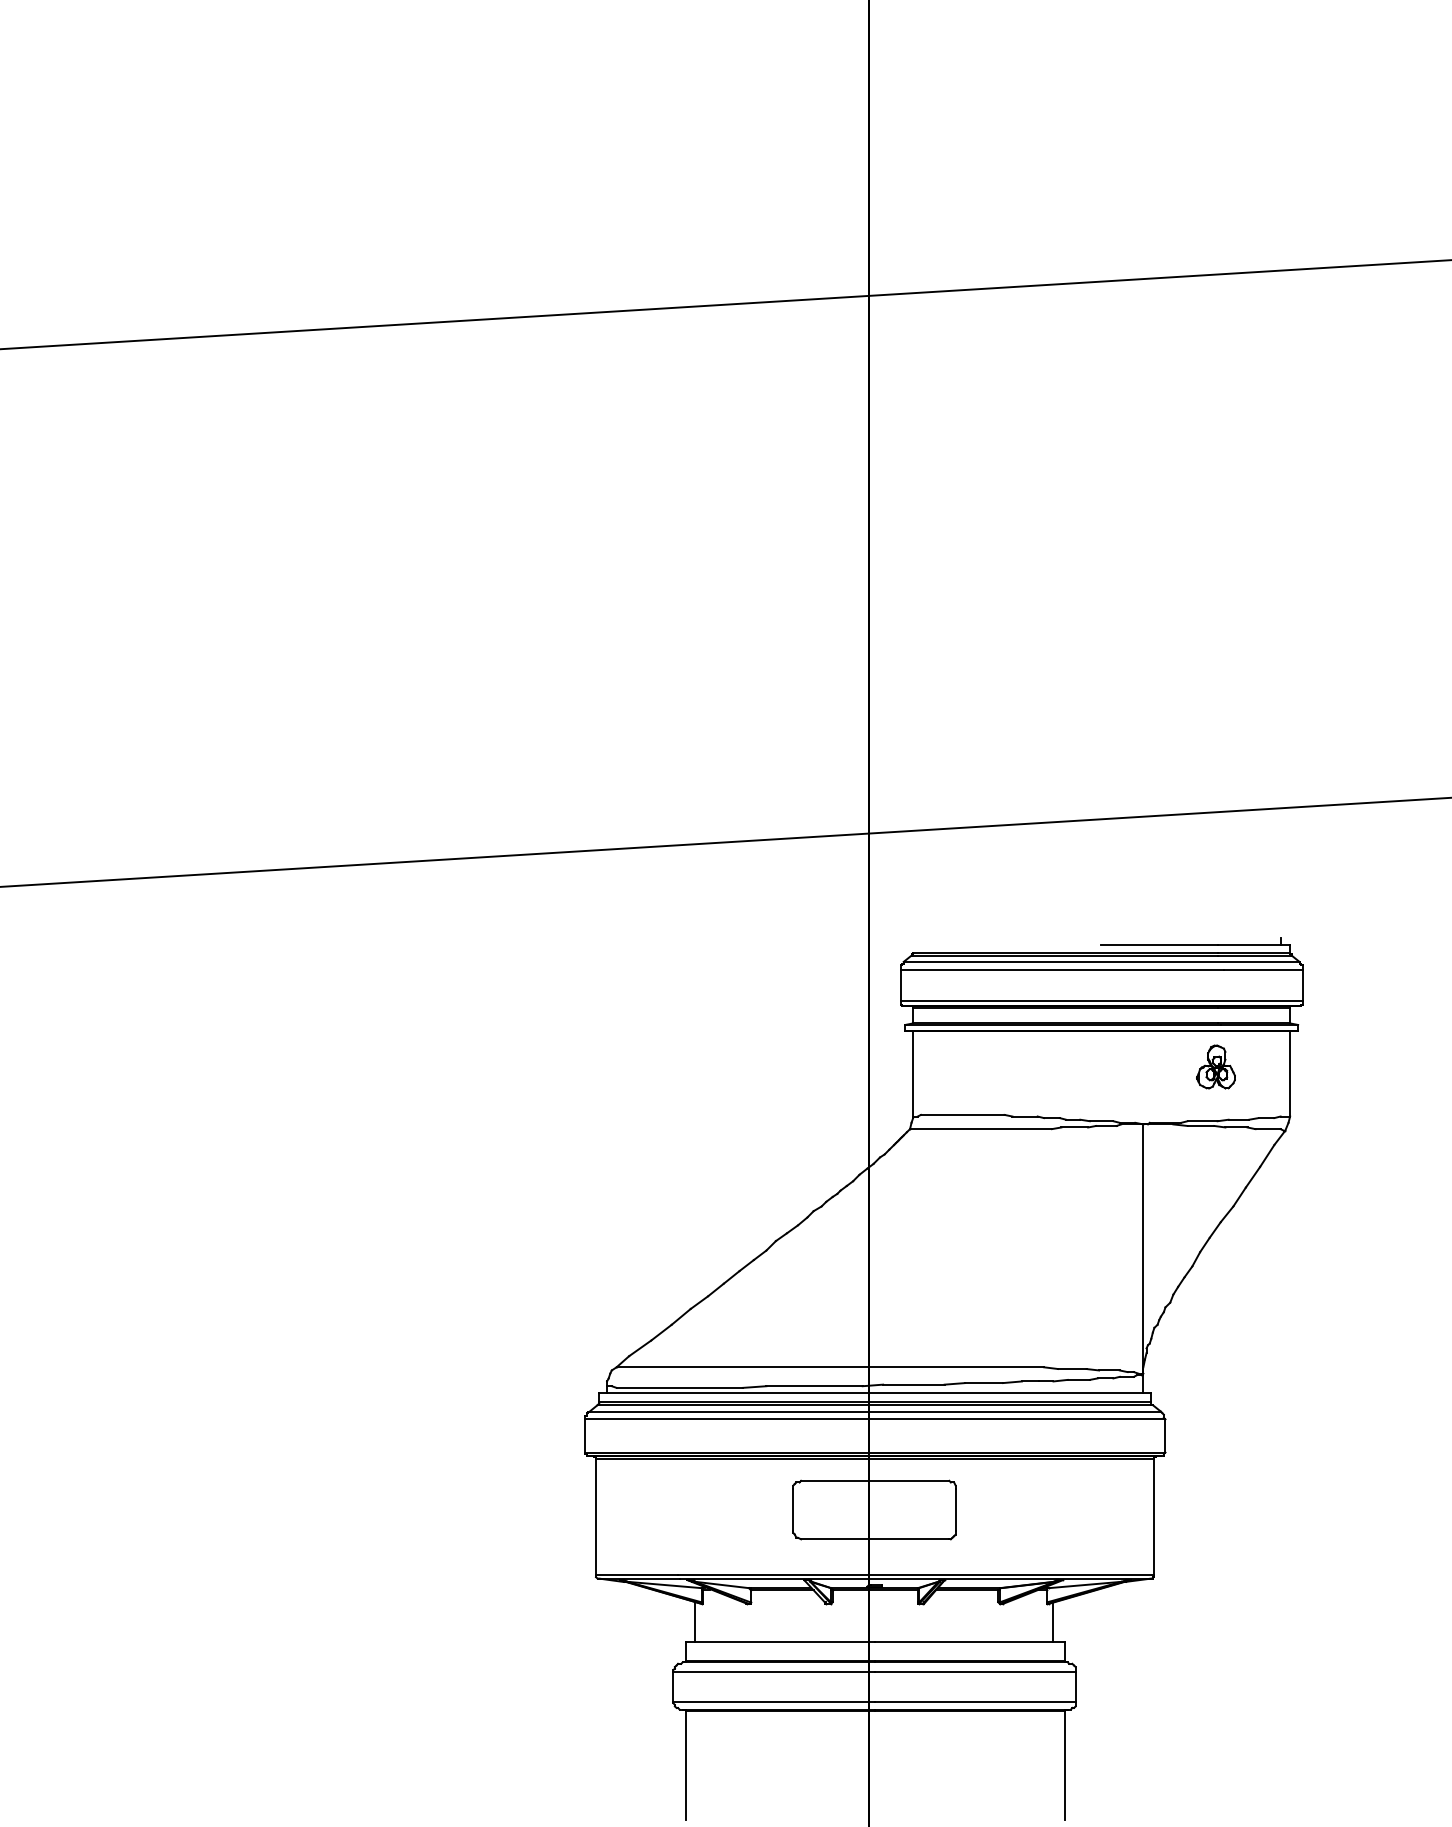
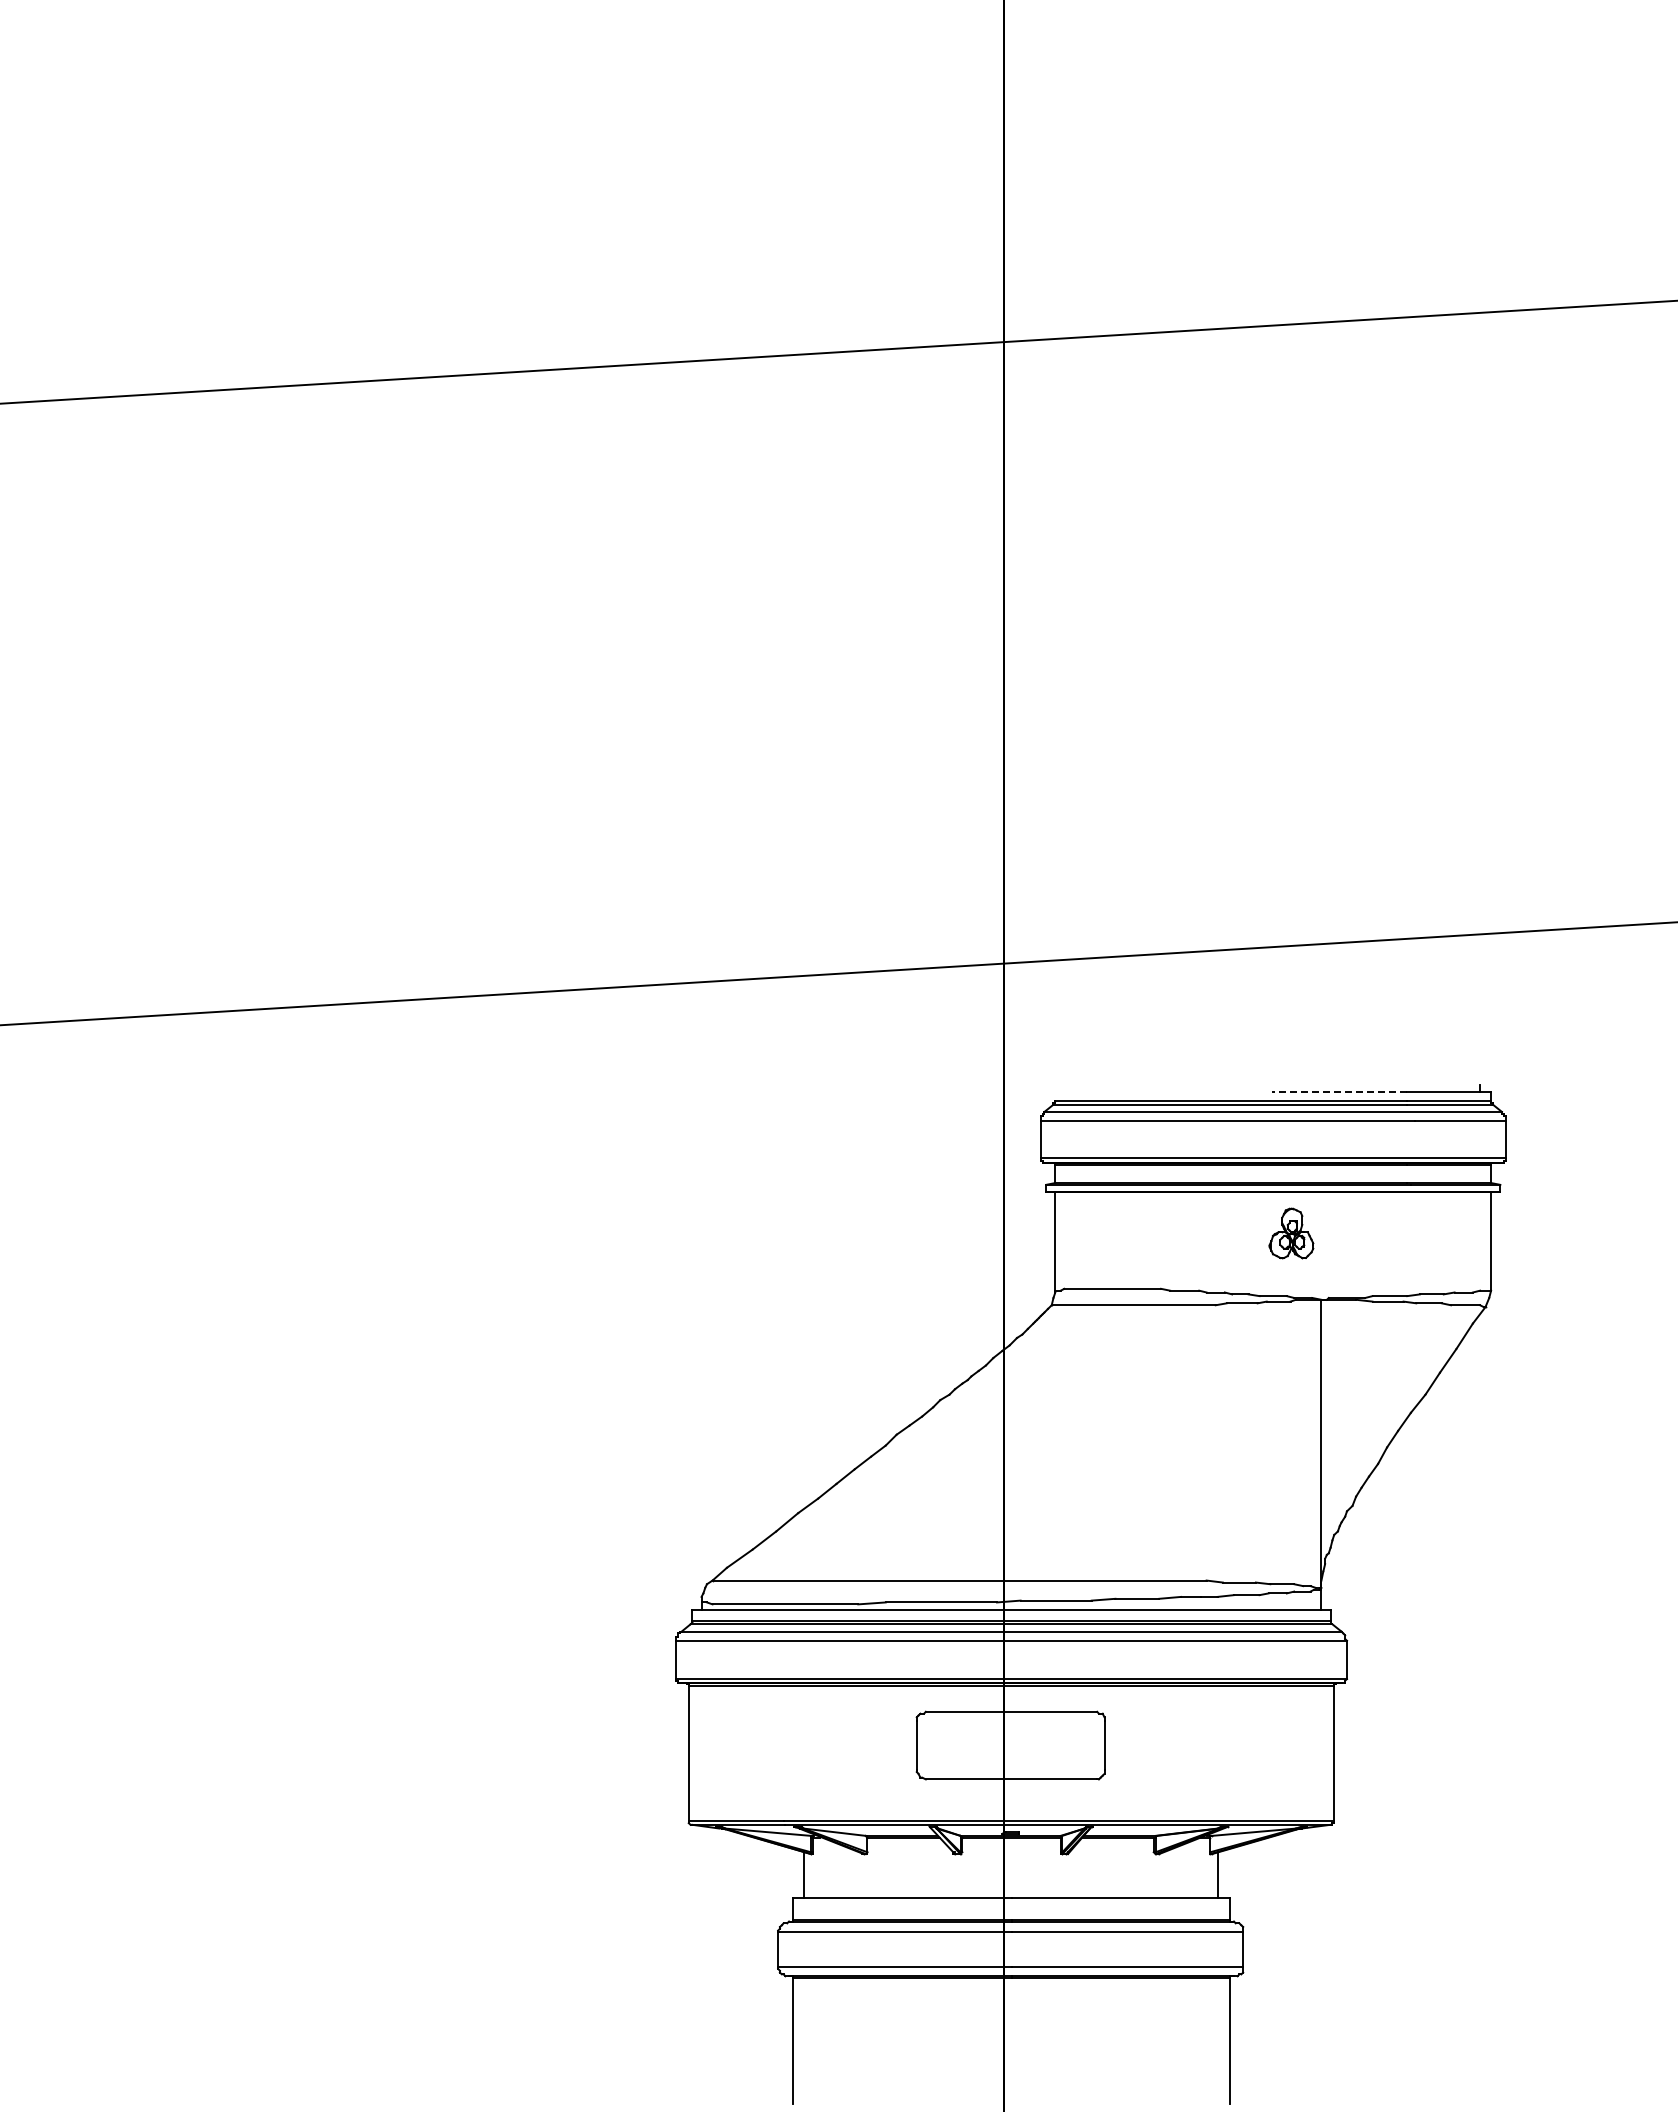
line: (1158, 944) -> (1339, 1091), solid -> dashed
part: (1216, 1067) -> (1291, 1233), moved

